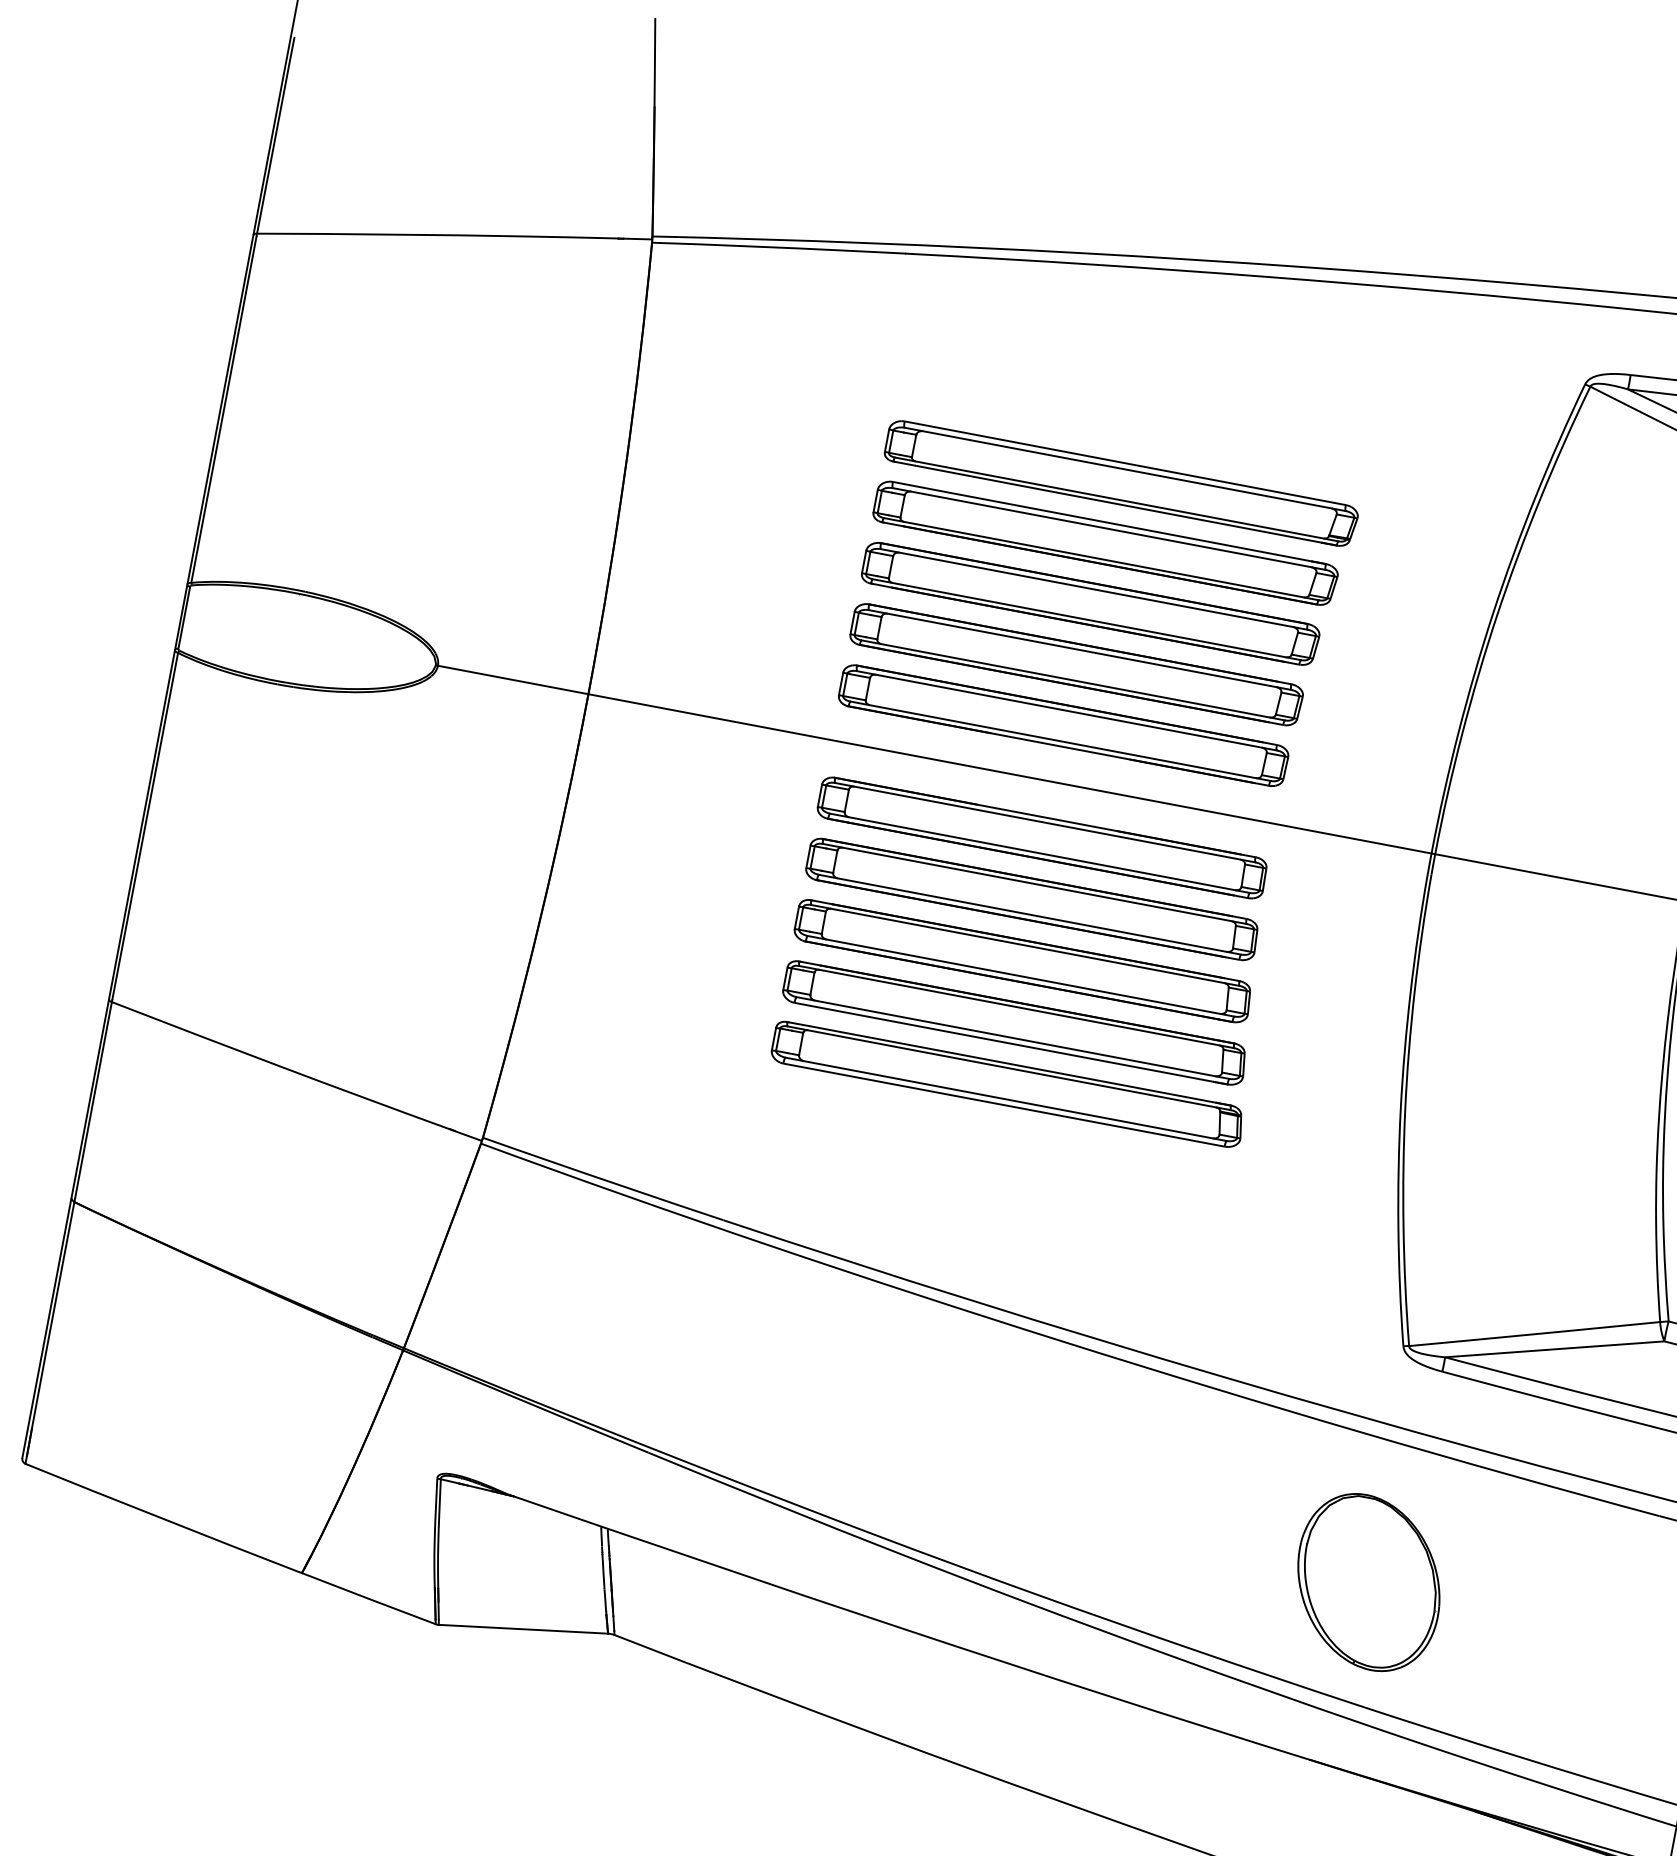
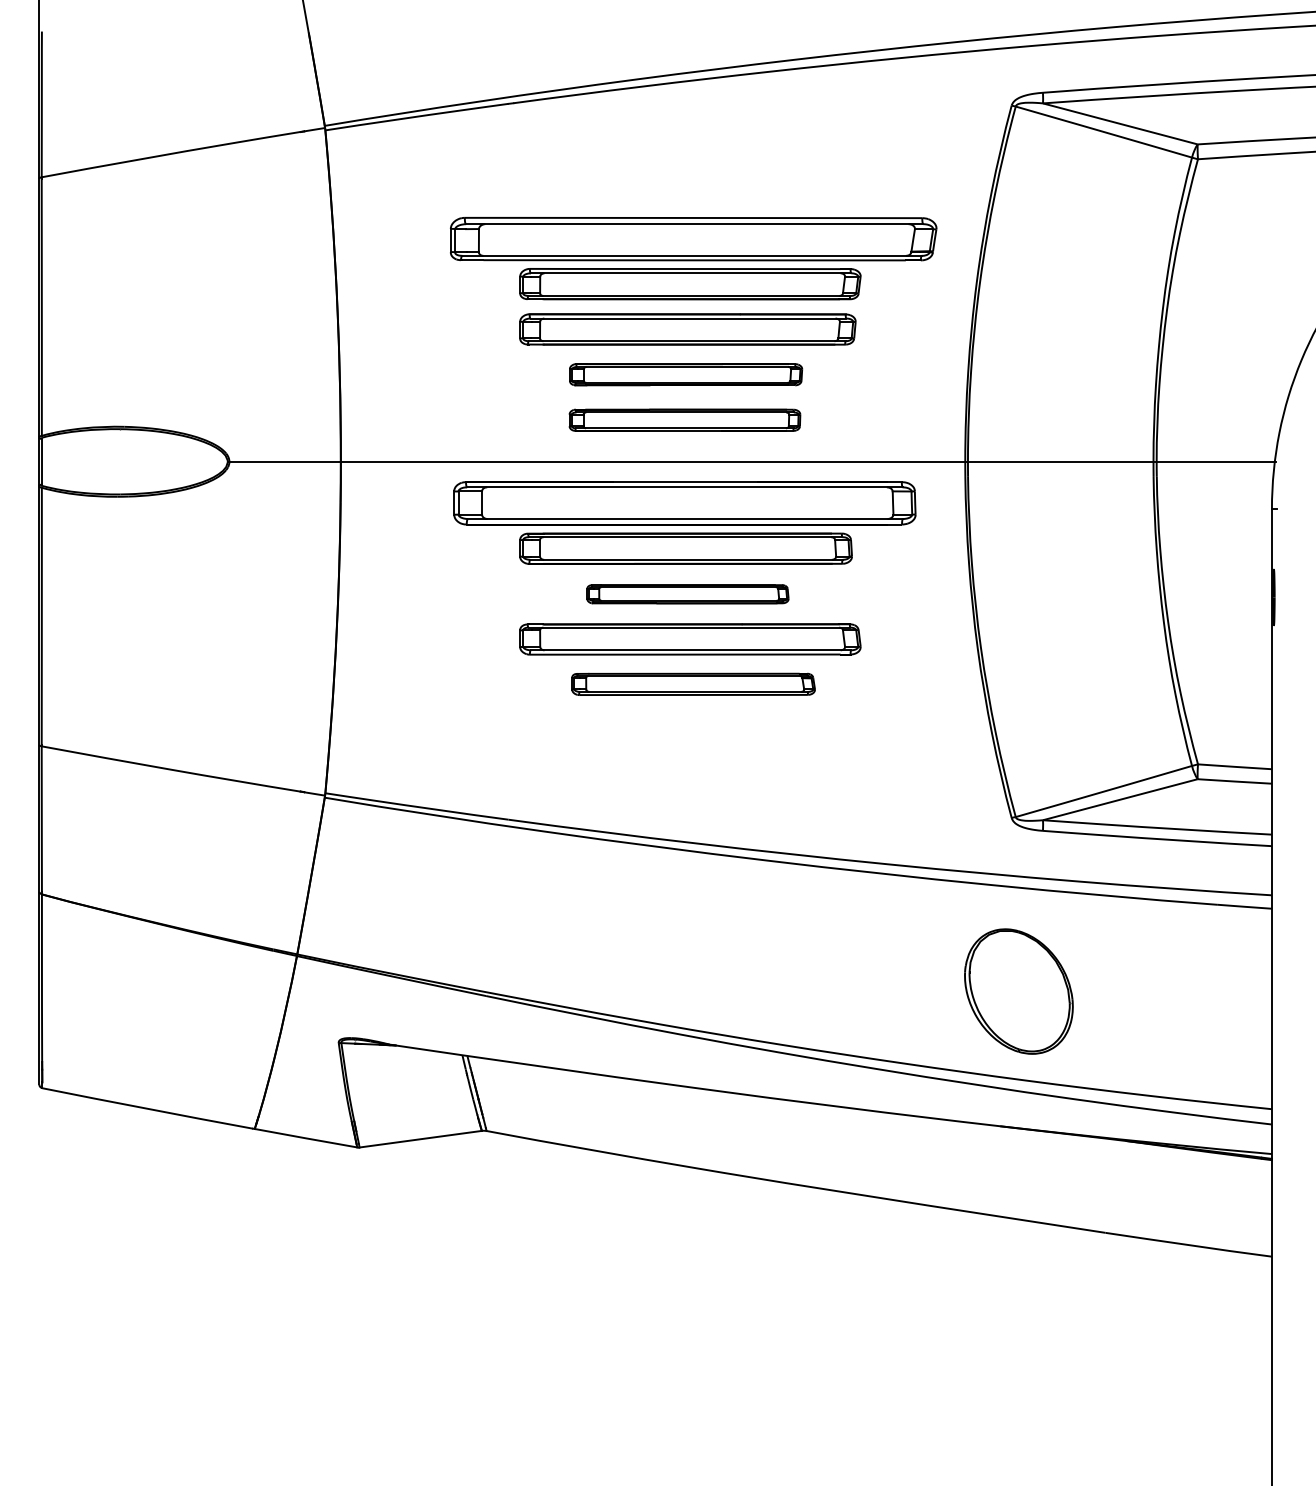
part: (1121, 483) -> (693, 239), size x1.4
part: (1076, 664) -> (685, 374), size x0.7
part: (1062, 726) -> (684, 420), size x0.7
part: (1041, 838) -> (684, 503), size x1.4
part: (1022, 961) -> (687, 594), size x0.6
part: (1007, 1084) -> (693, 684), size x0.7

